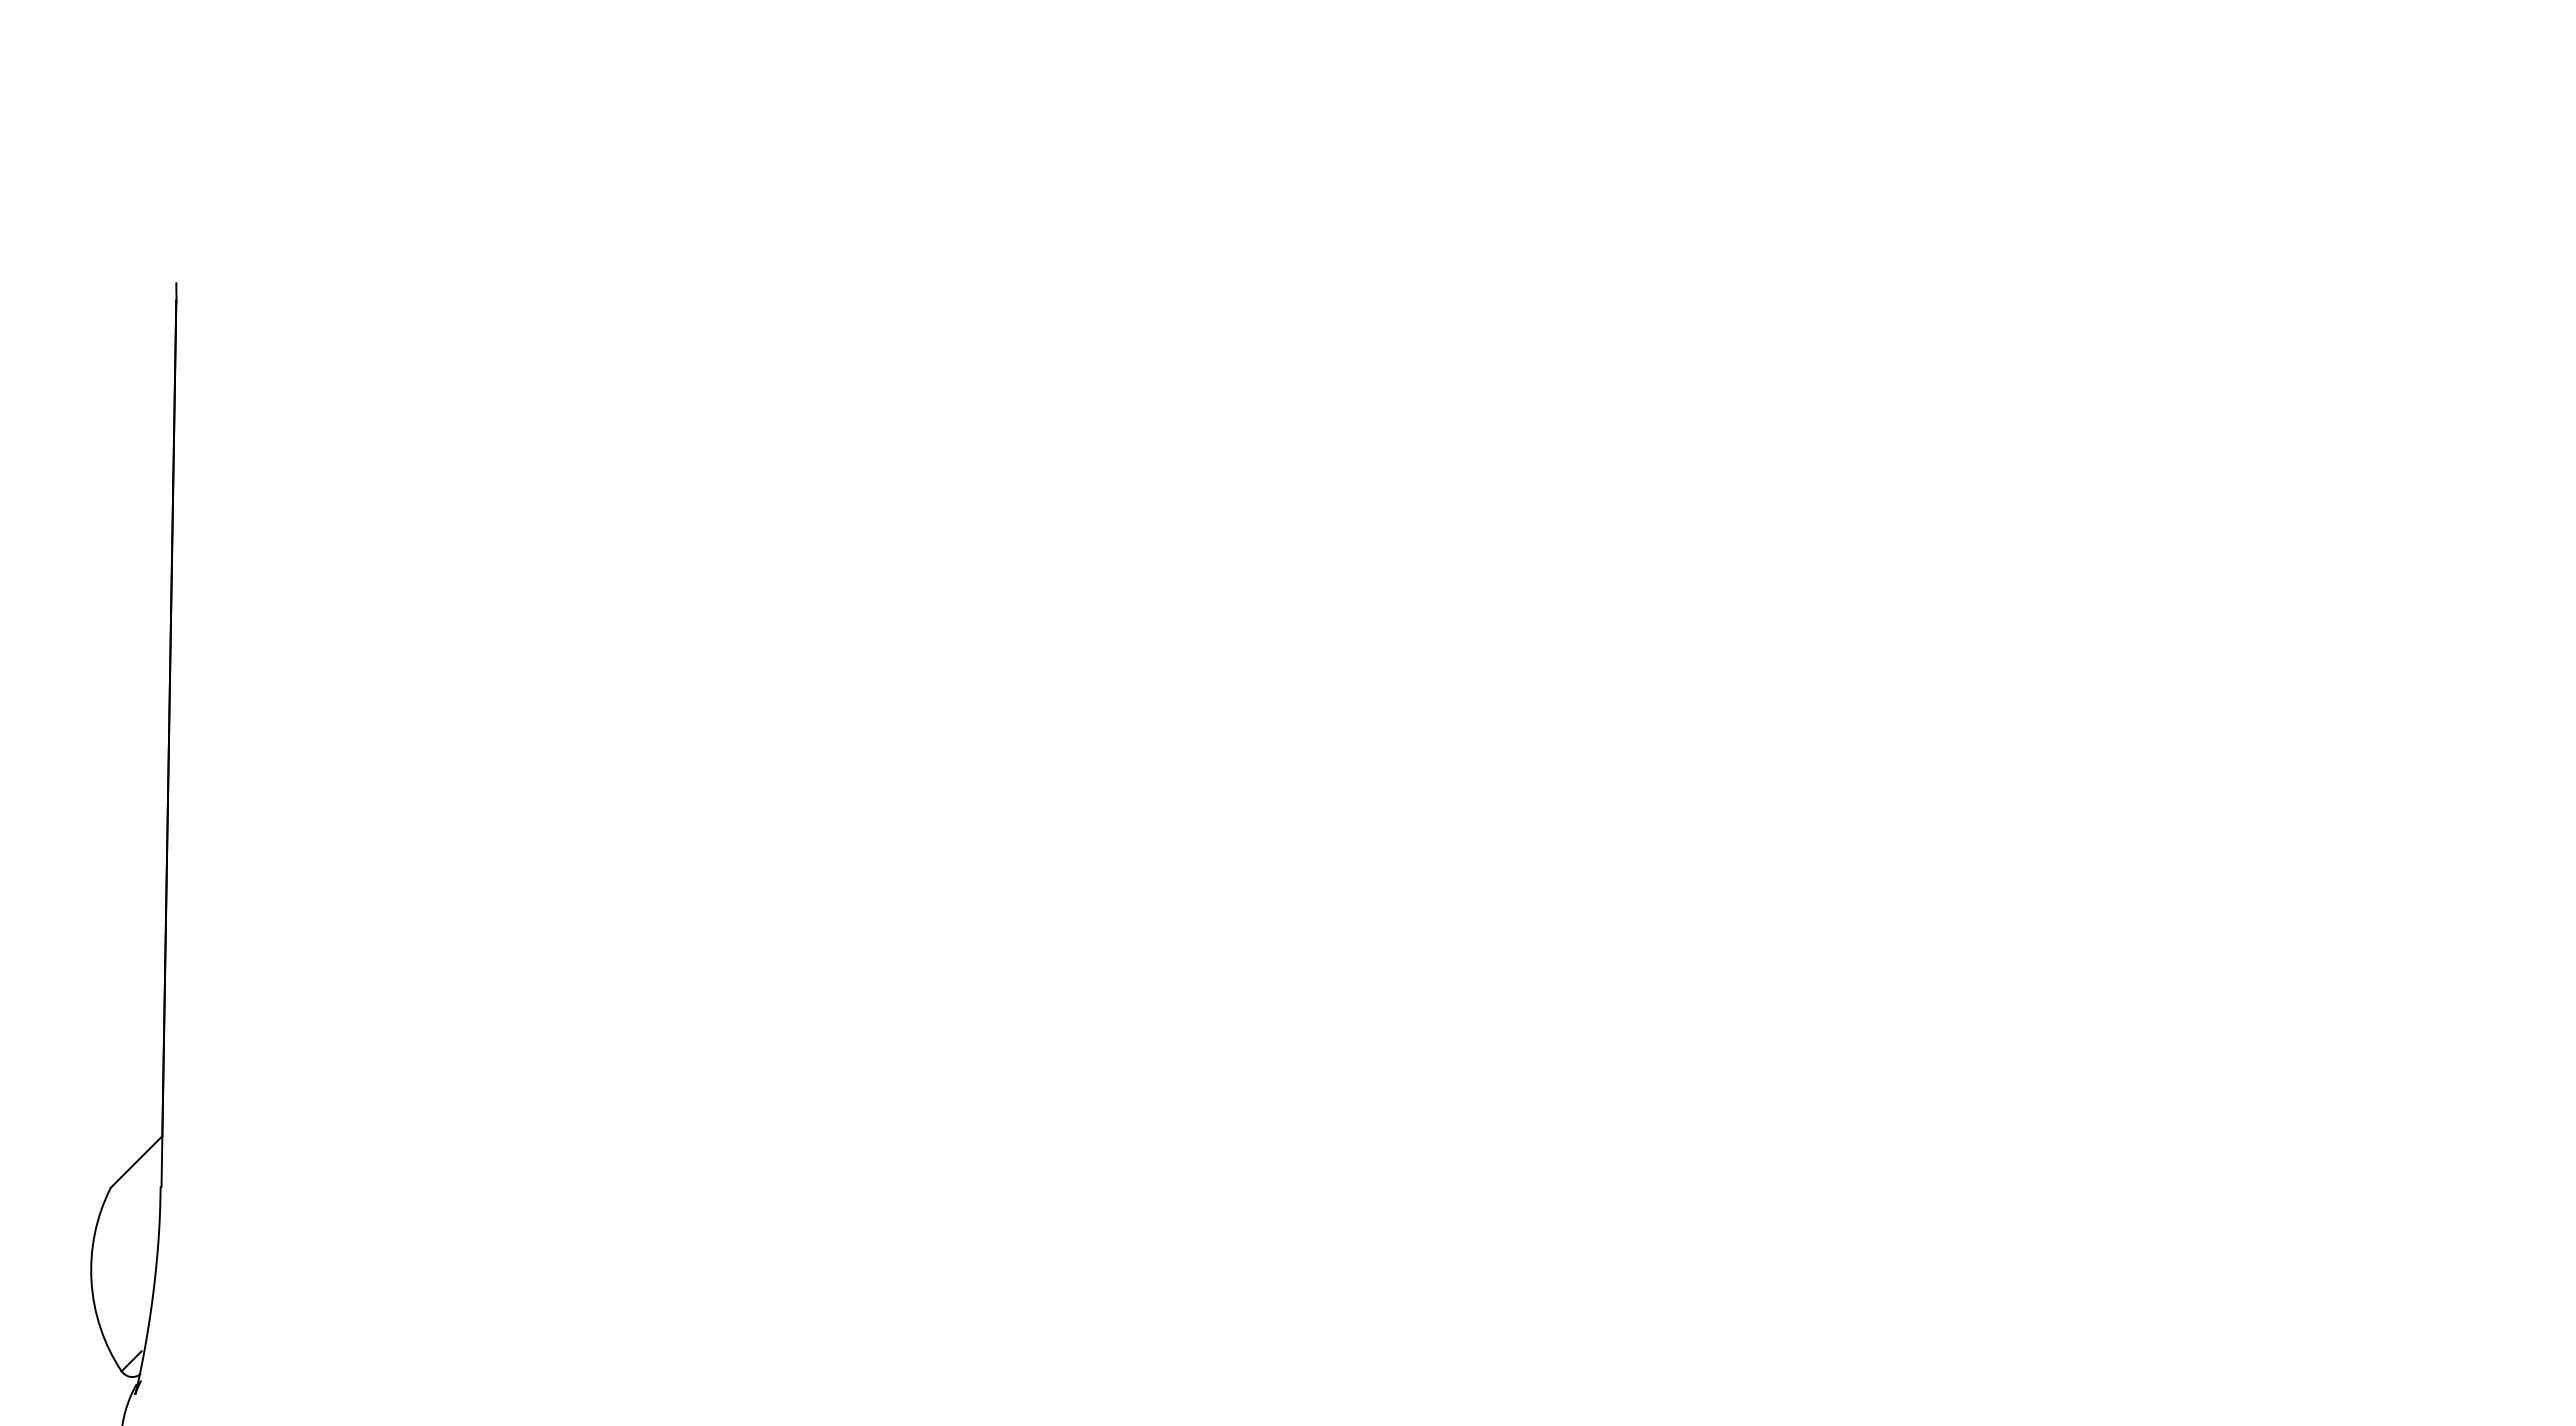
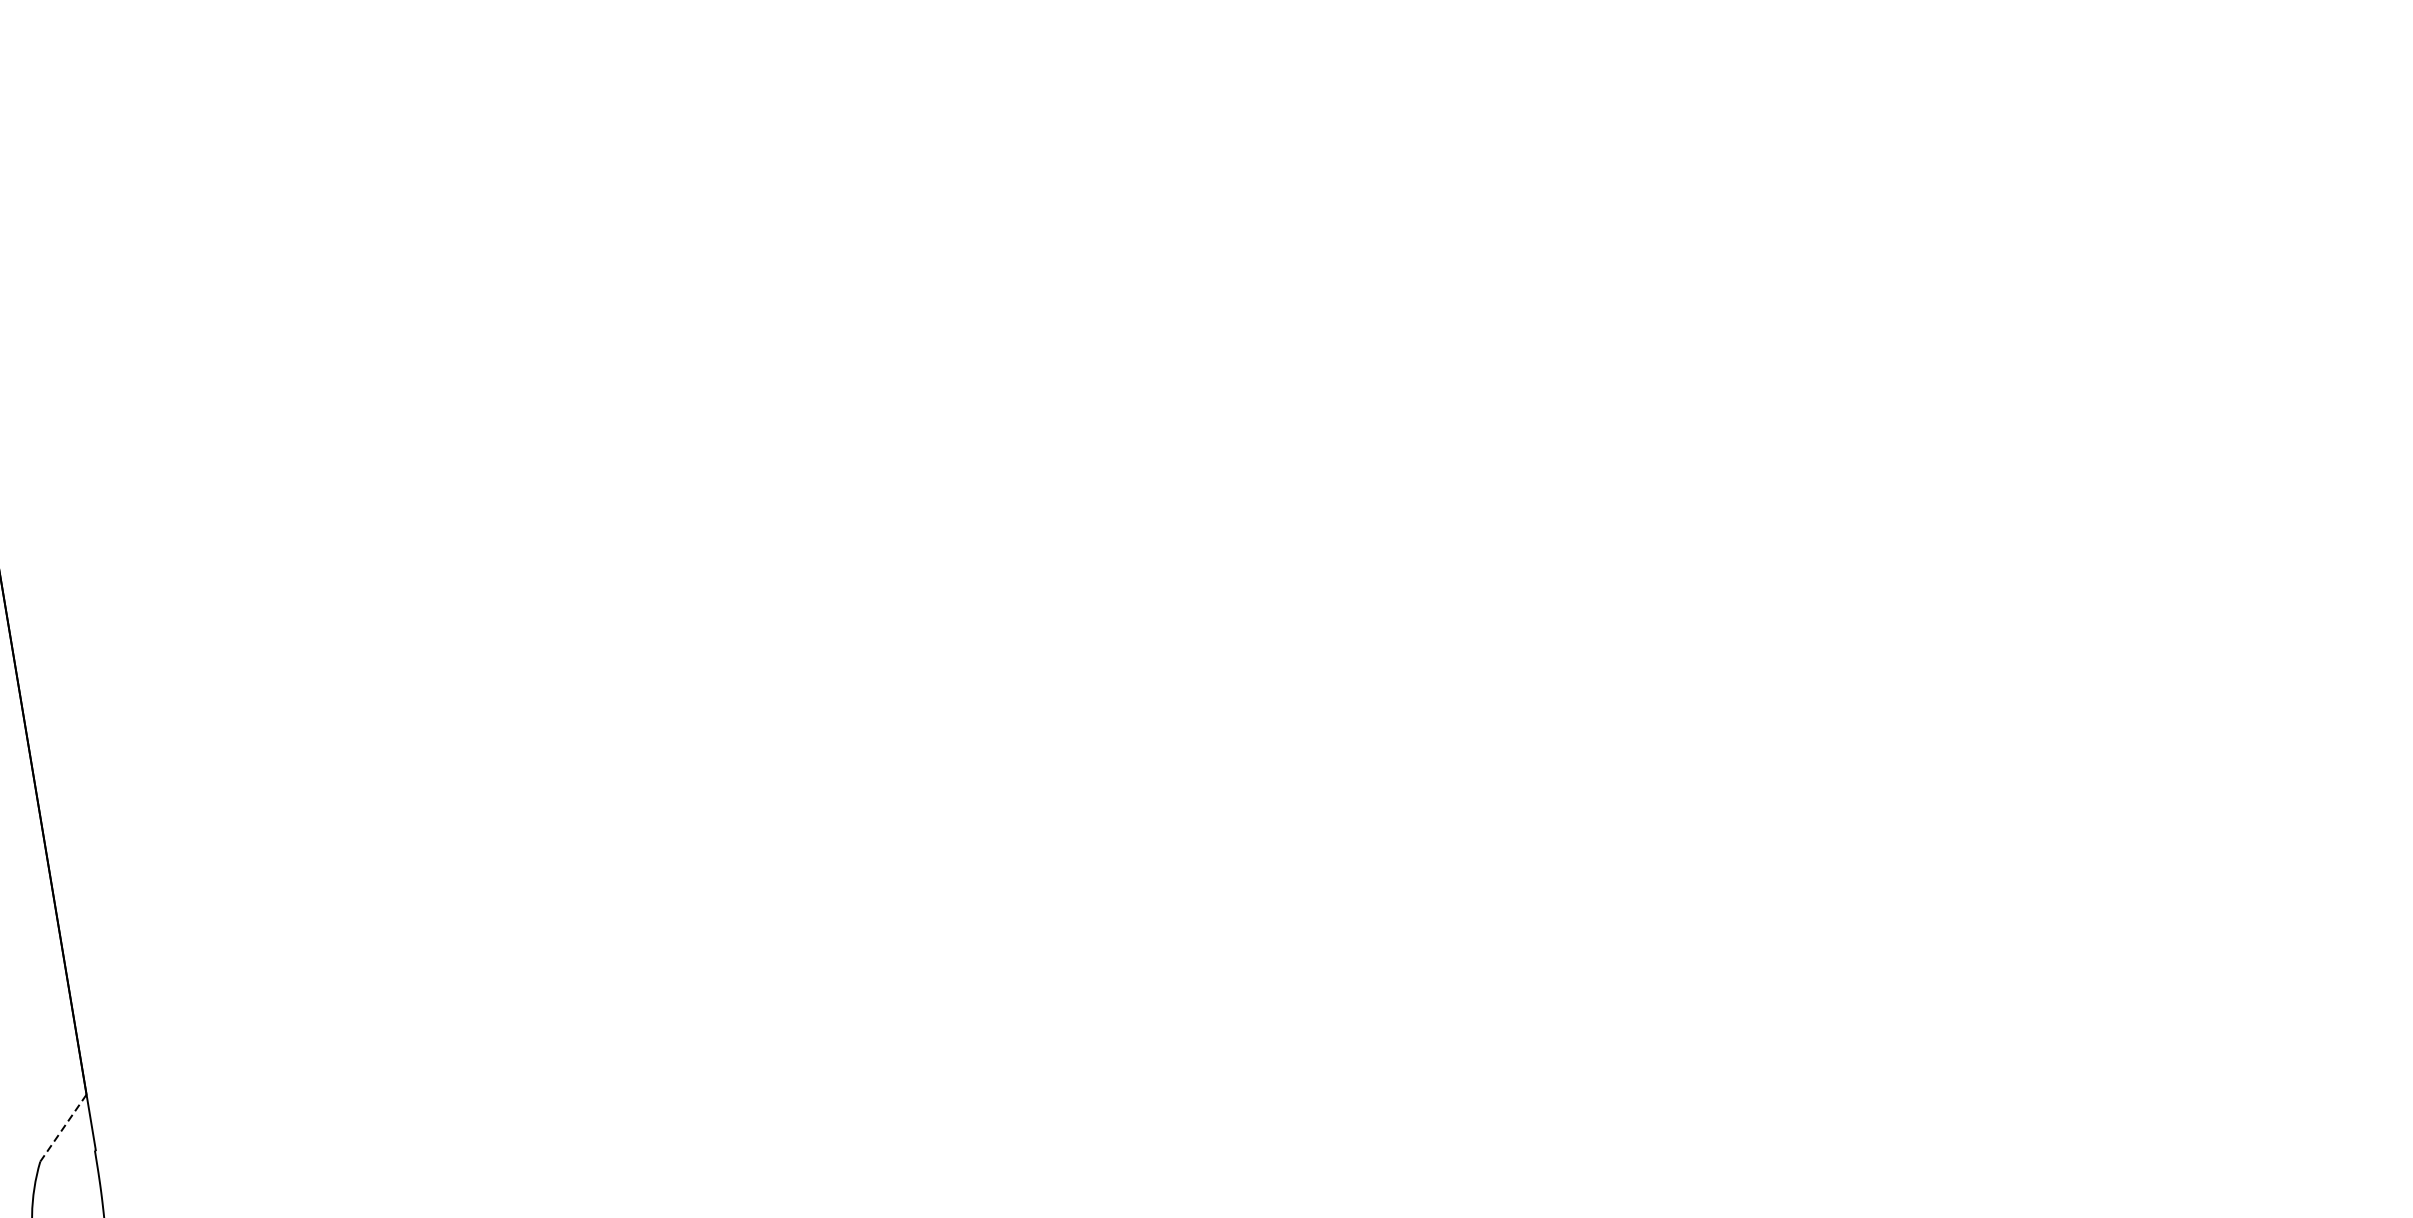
line: (136, 1162) -> (63, 1128), solid -> dashed

